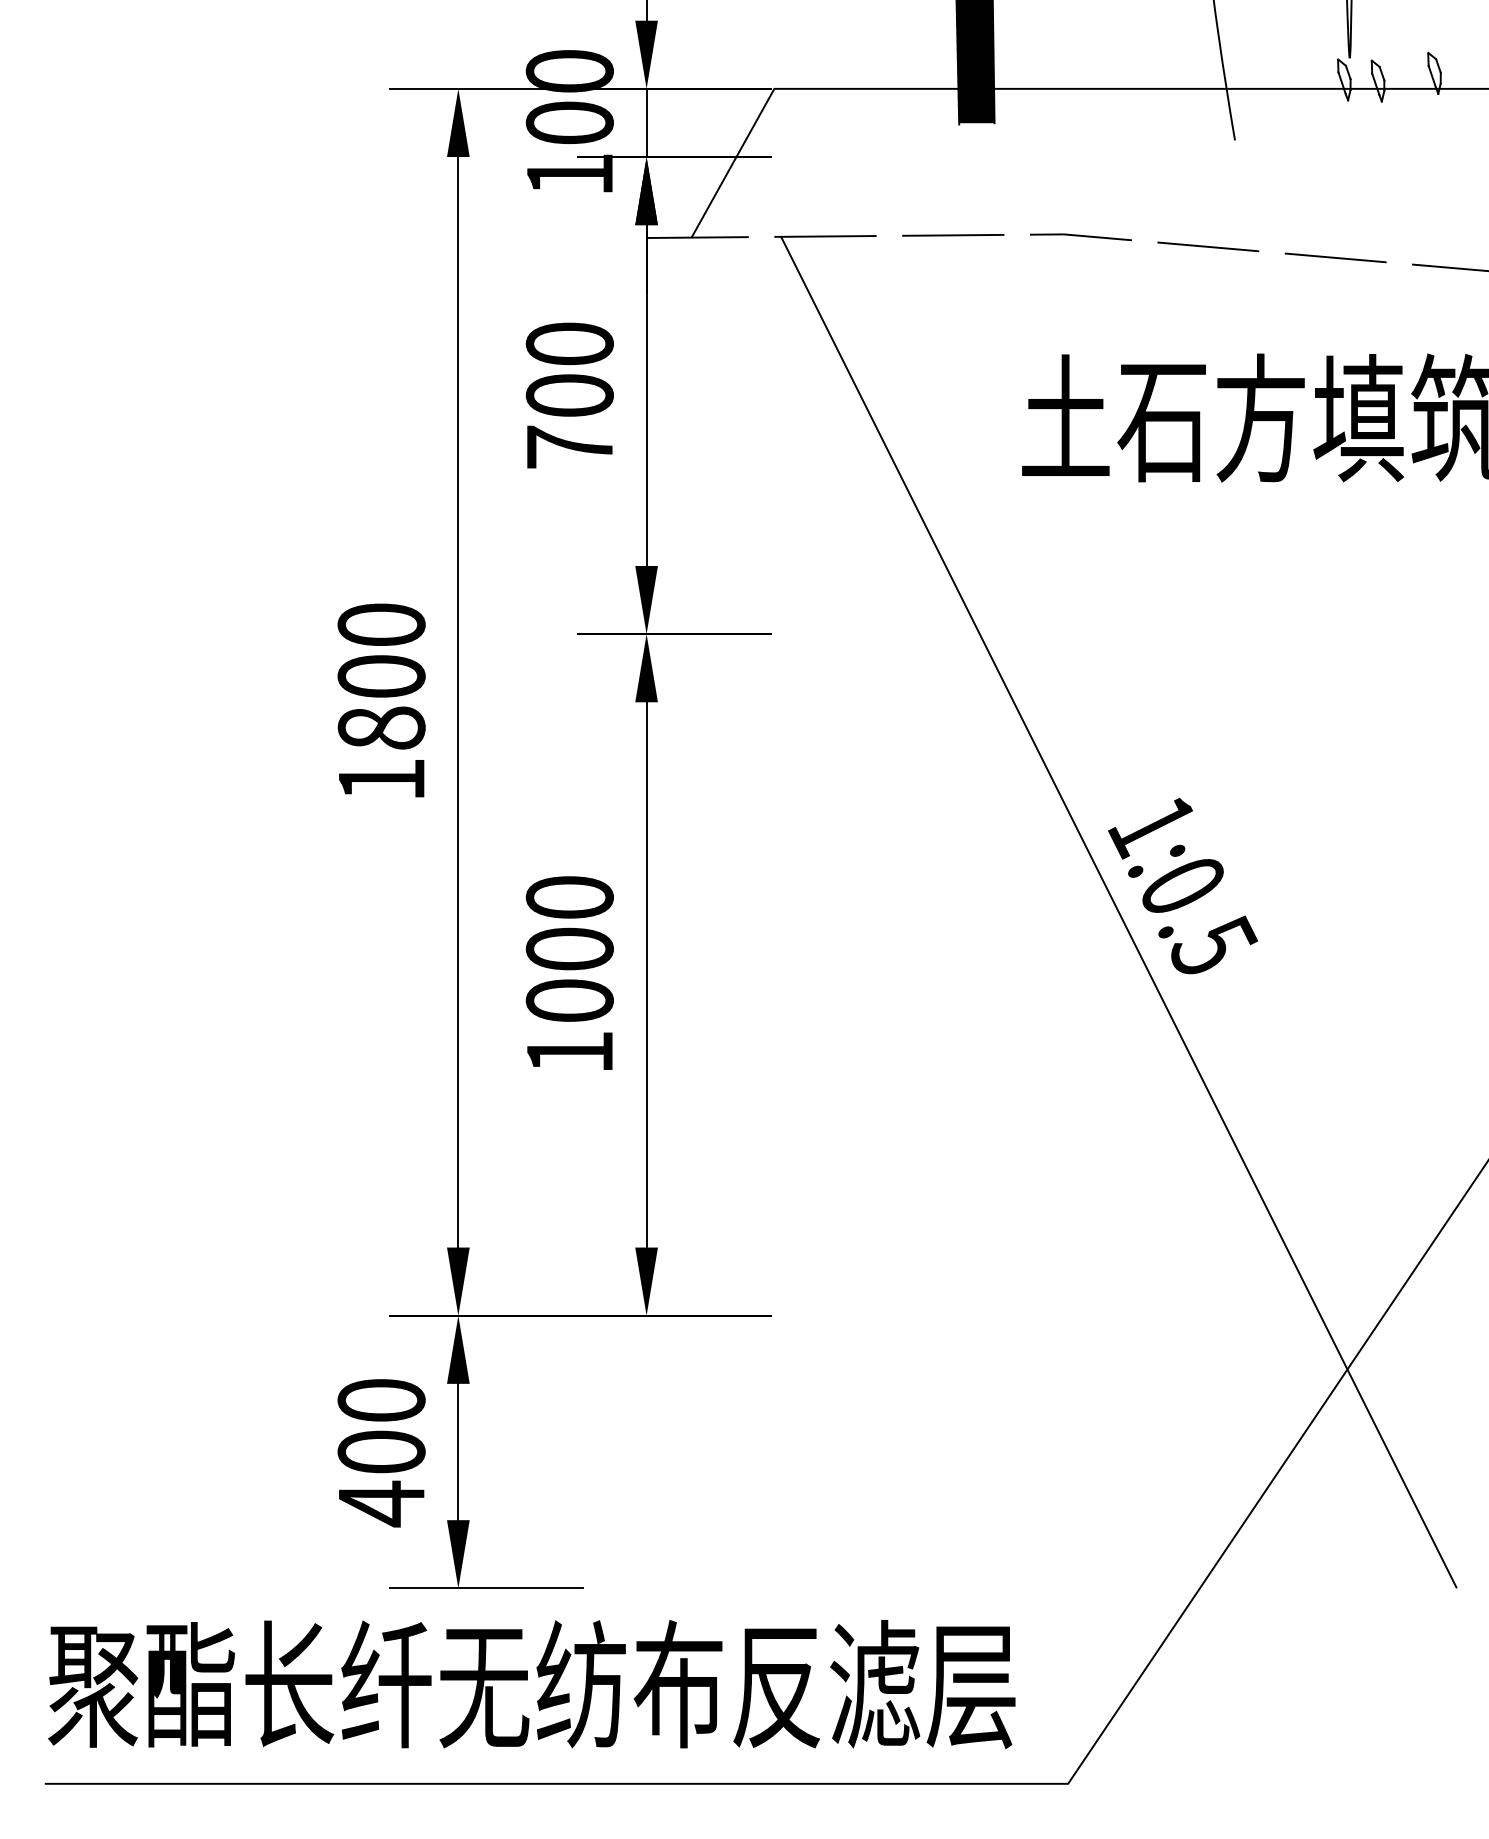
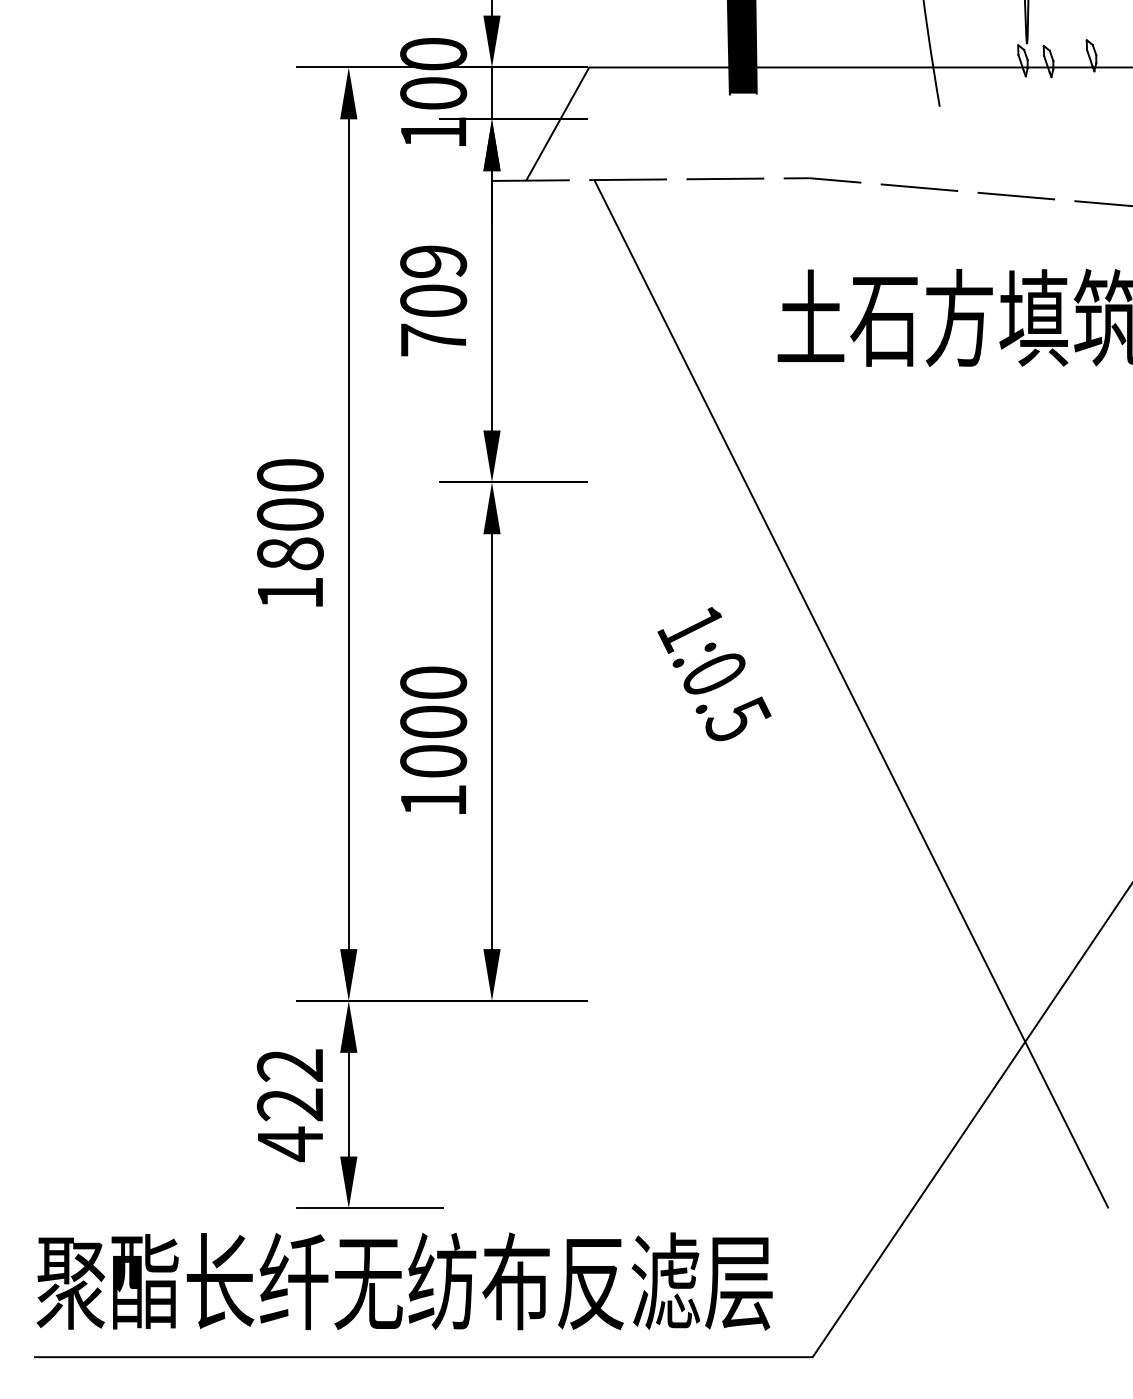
text: (569, 343) -> (433, 261), 700 -> 709
text: (1183, 885) -> (714, 673), moved
text: (381, 1426) -> (290, 1085), 400 -> 422

